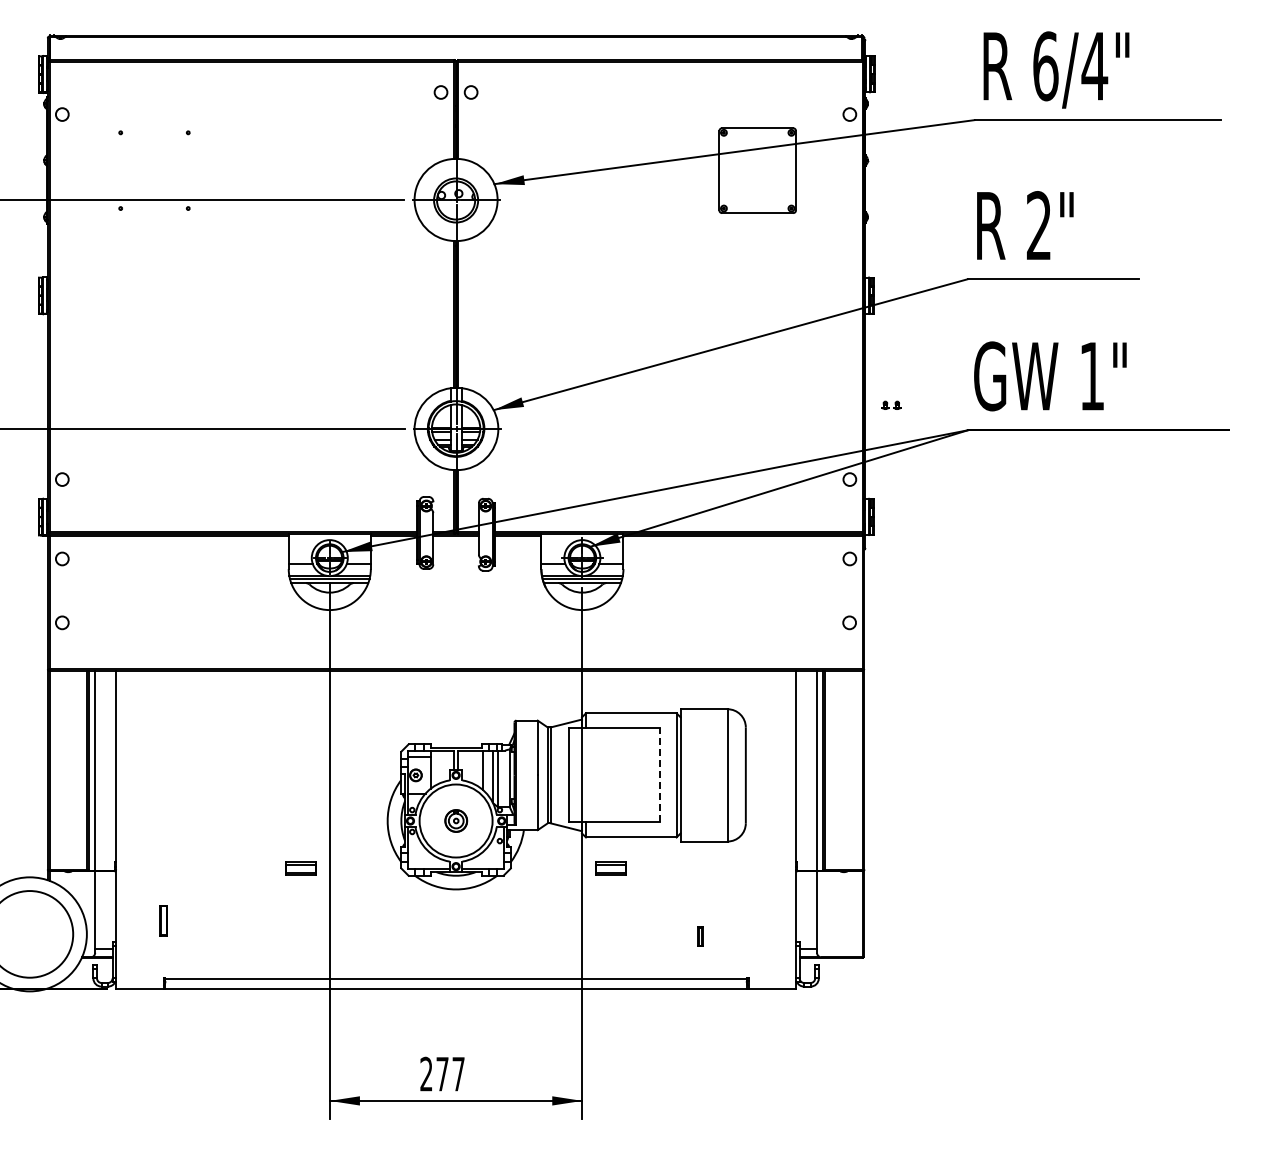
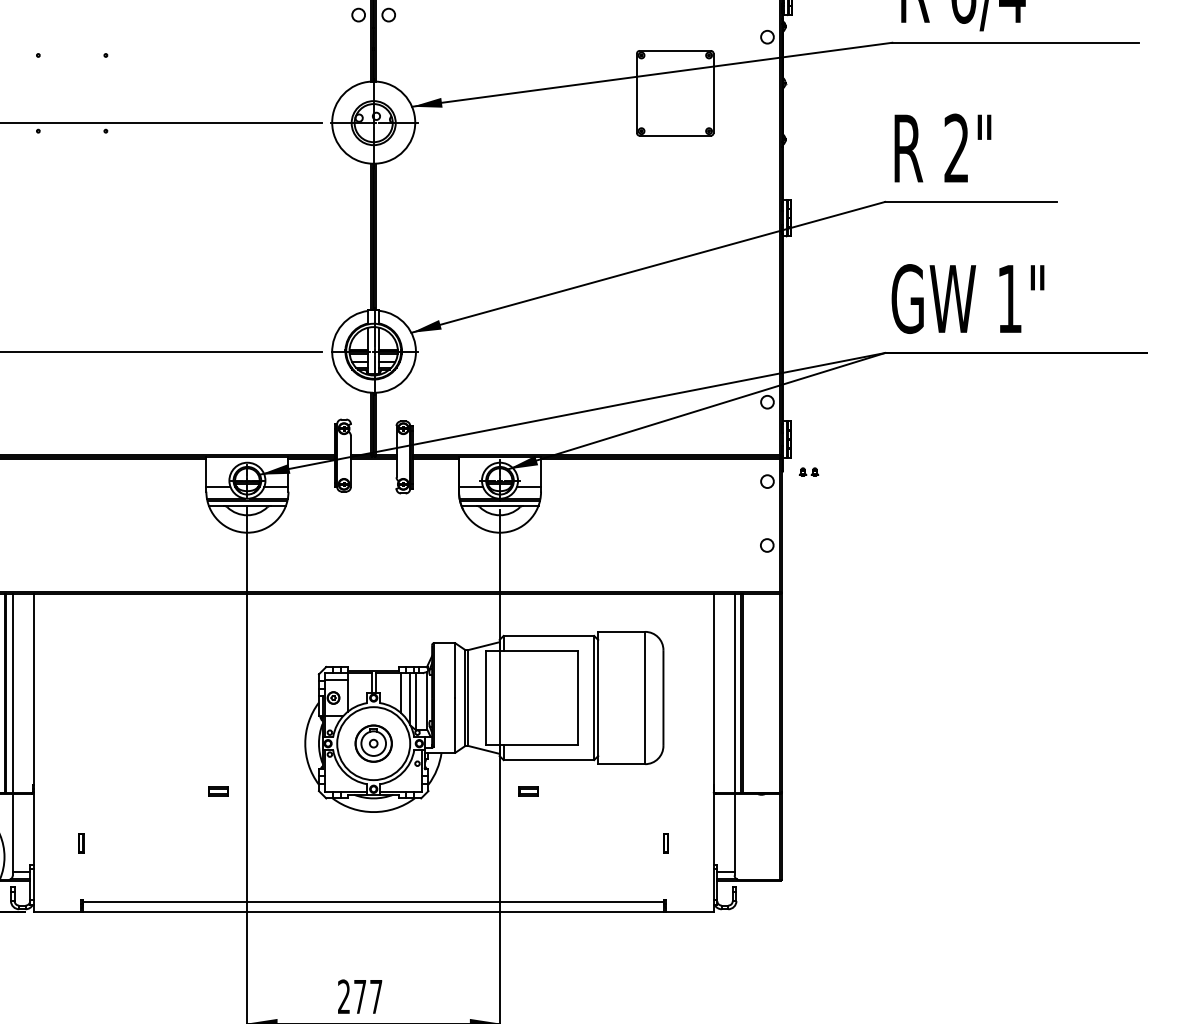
part: (891, 404) -> (809, 471), moved
line: (660, 775) -> (578, 698), dashed -> solid
part: (456, 820) -> (374, 743), size x1.67
part: (300, 868) -> (218, 791), size x0.62
part: (611, 868) -> (529, 791), size x0.62
part: (163, 920) -> (81, 843), size x0.62
part: (700, 936) -> (666, 843), moved

